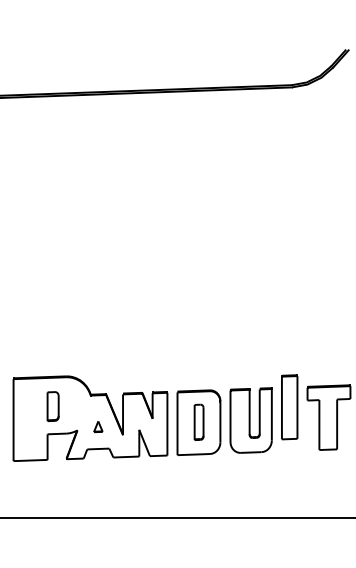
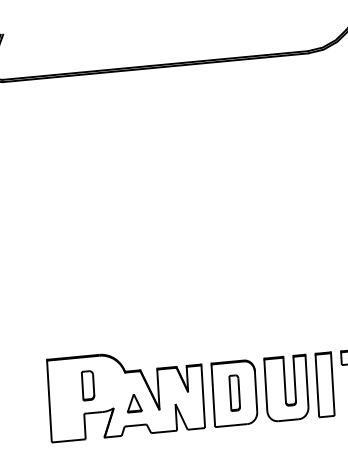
part: (289, 407) -> (324, 385), moved
part: (98, 426) -> (134, 403), size x1.67

